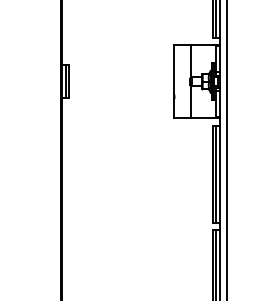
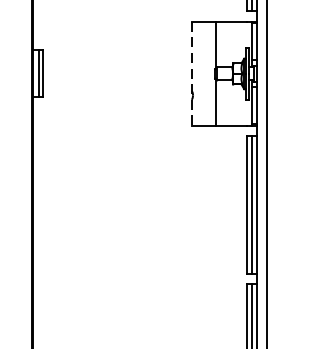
line: (173, 81) -> (191, 73), solid -> dashed

